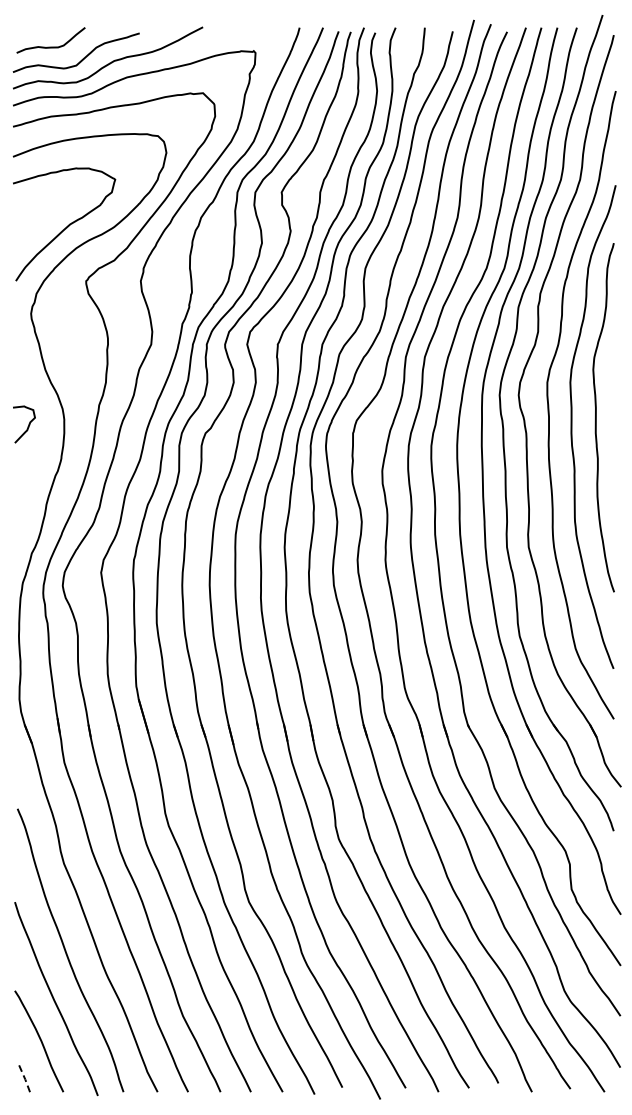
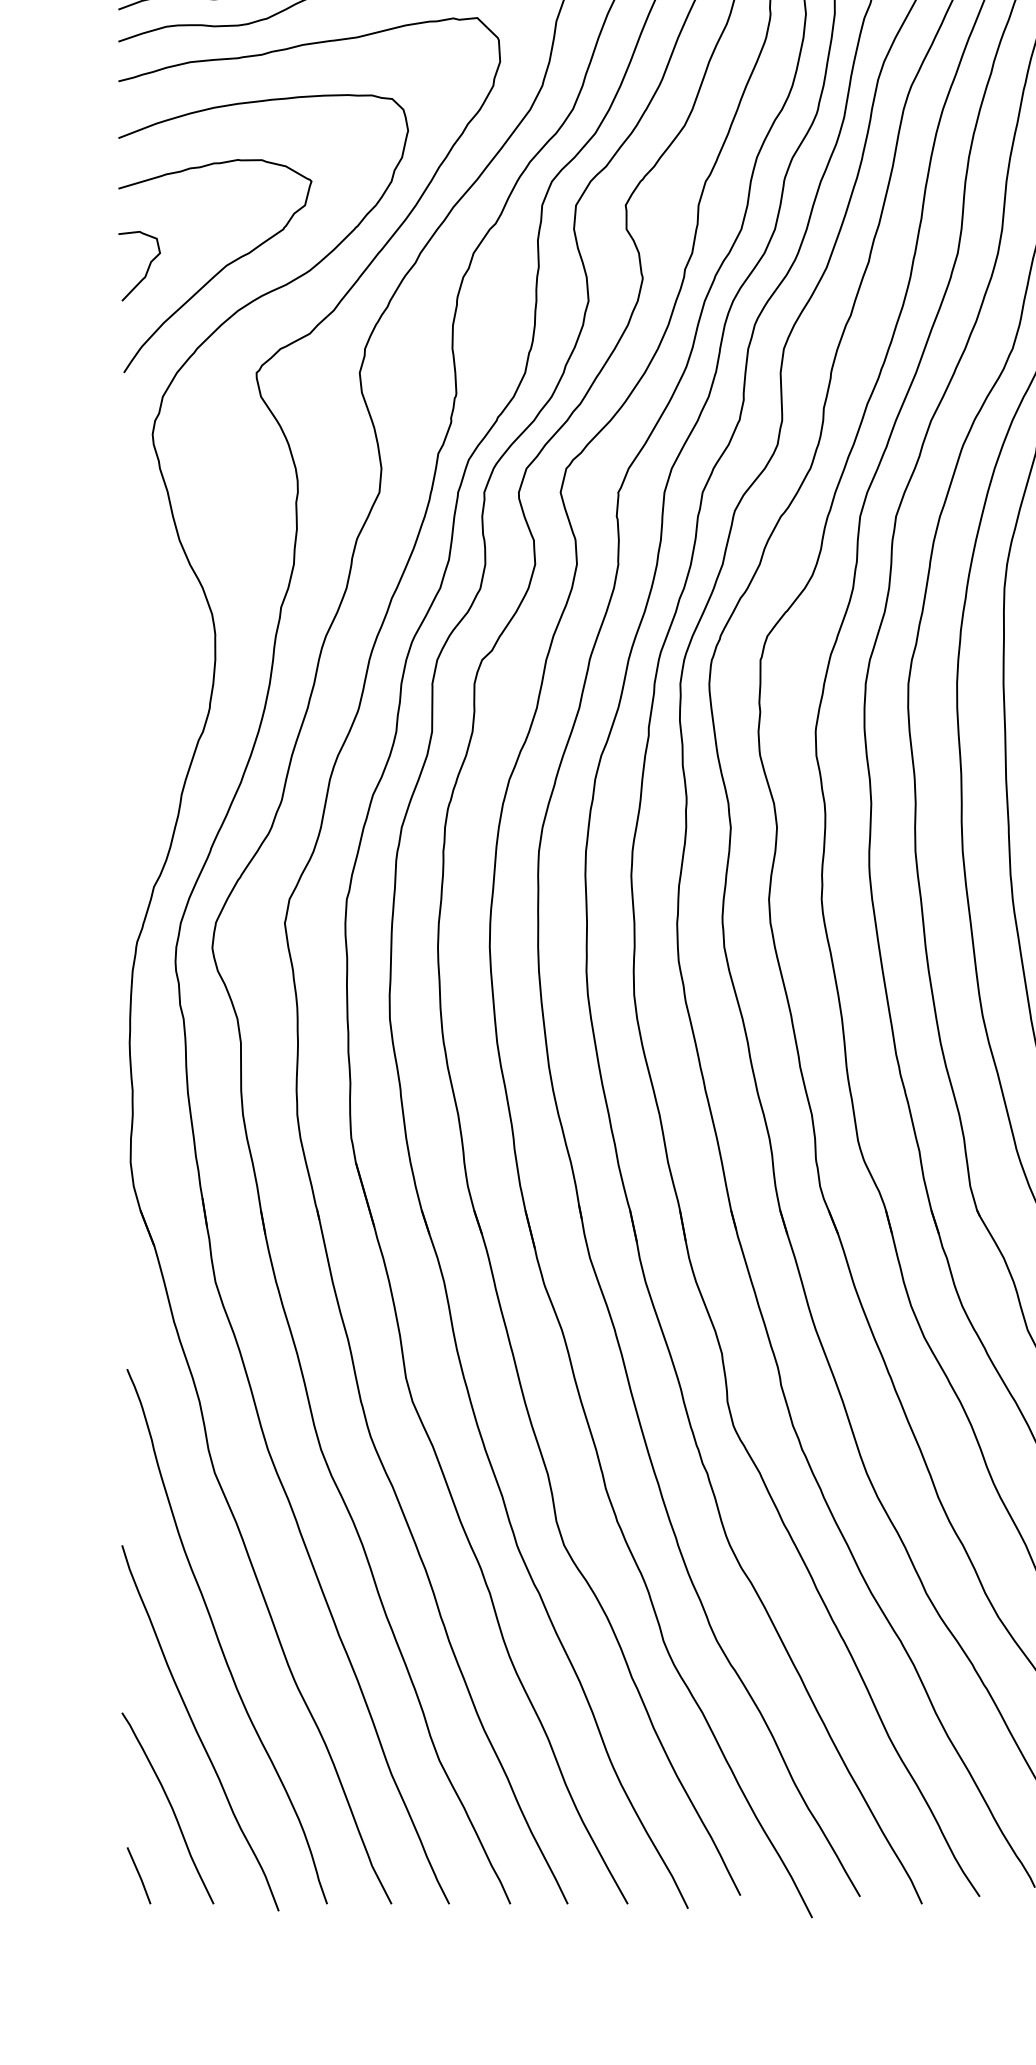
curve: (27, 426) -> (145, 269), moved
line: (24, 1077) -> (140, 1876), dashed -> solid

